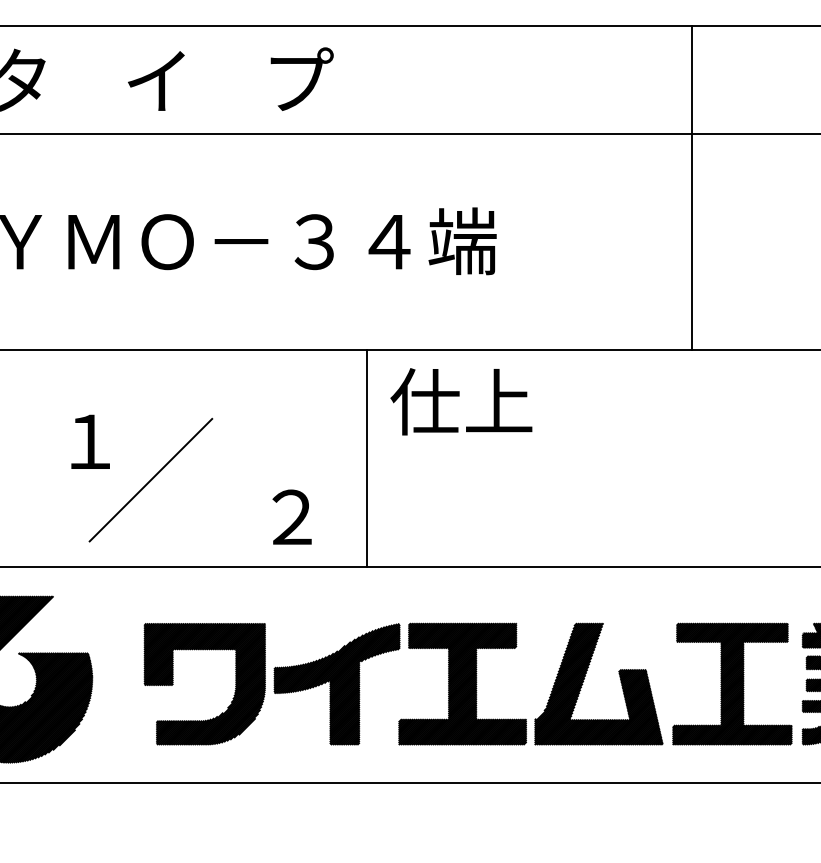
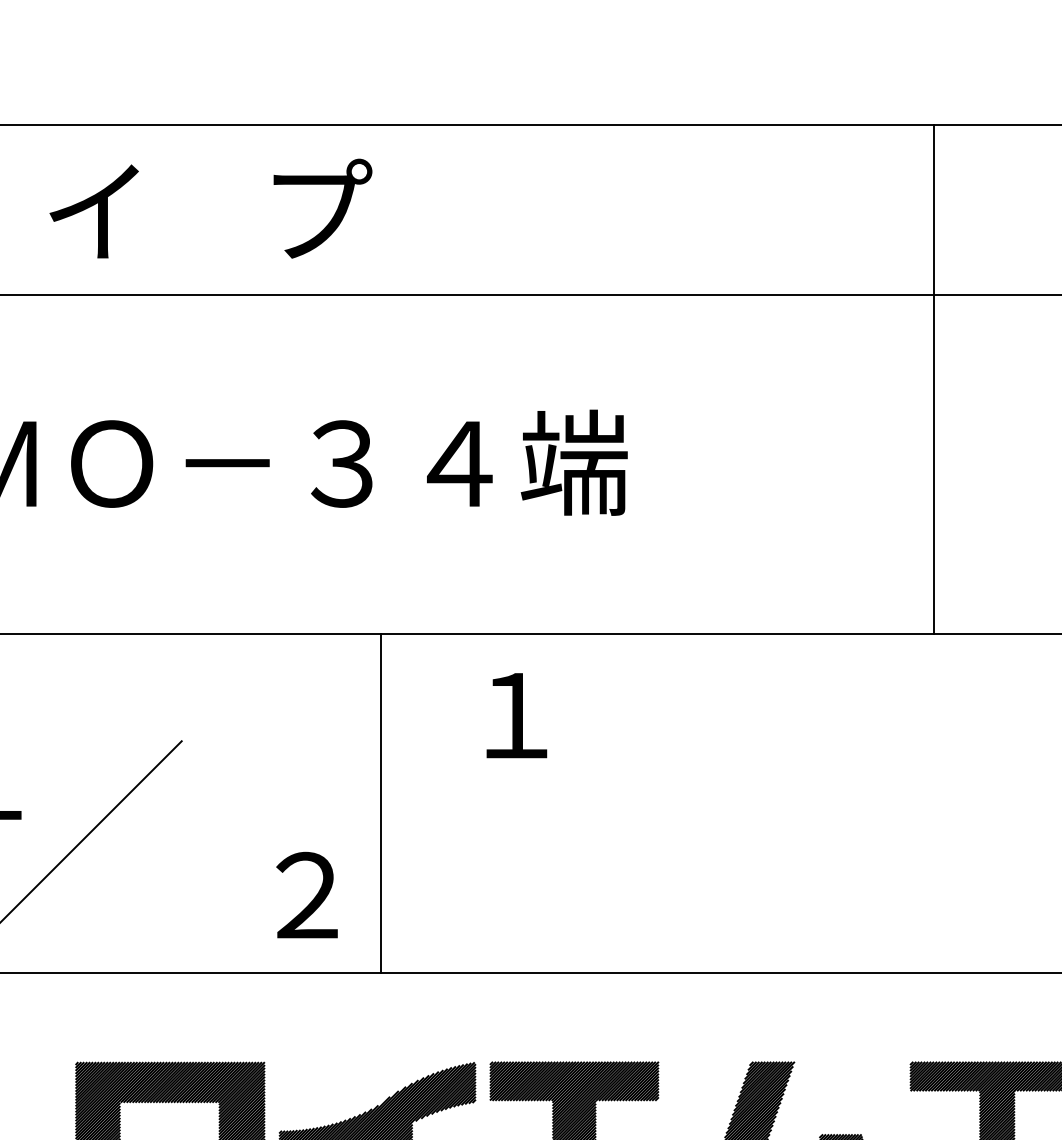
text: (461, 401) -> (572, 713), 仕上 -> １
line: (367, 458) -> (381, 803), moved

